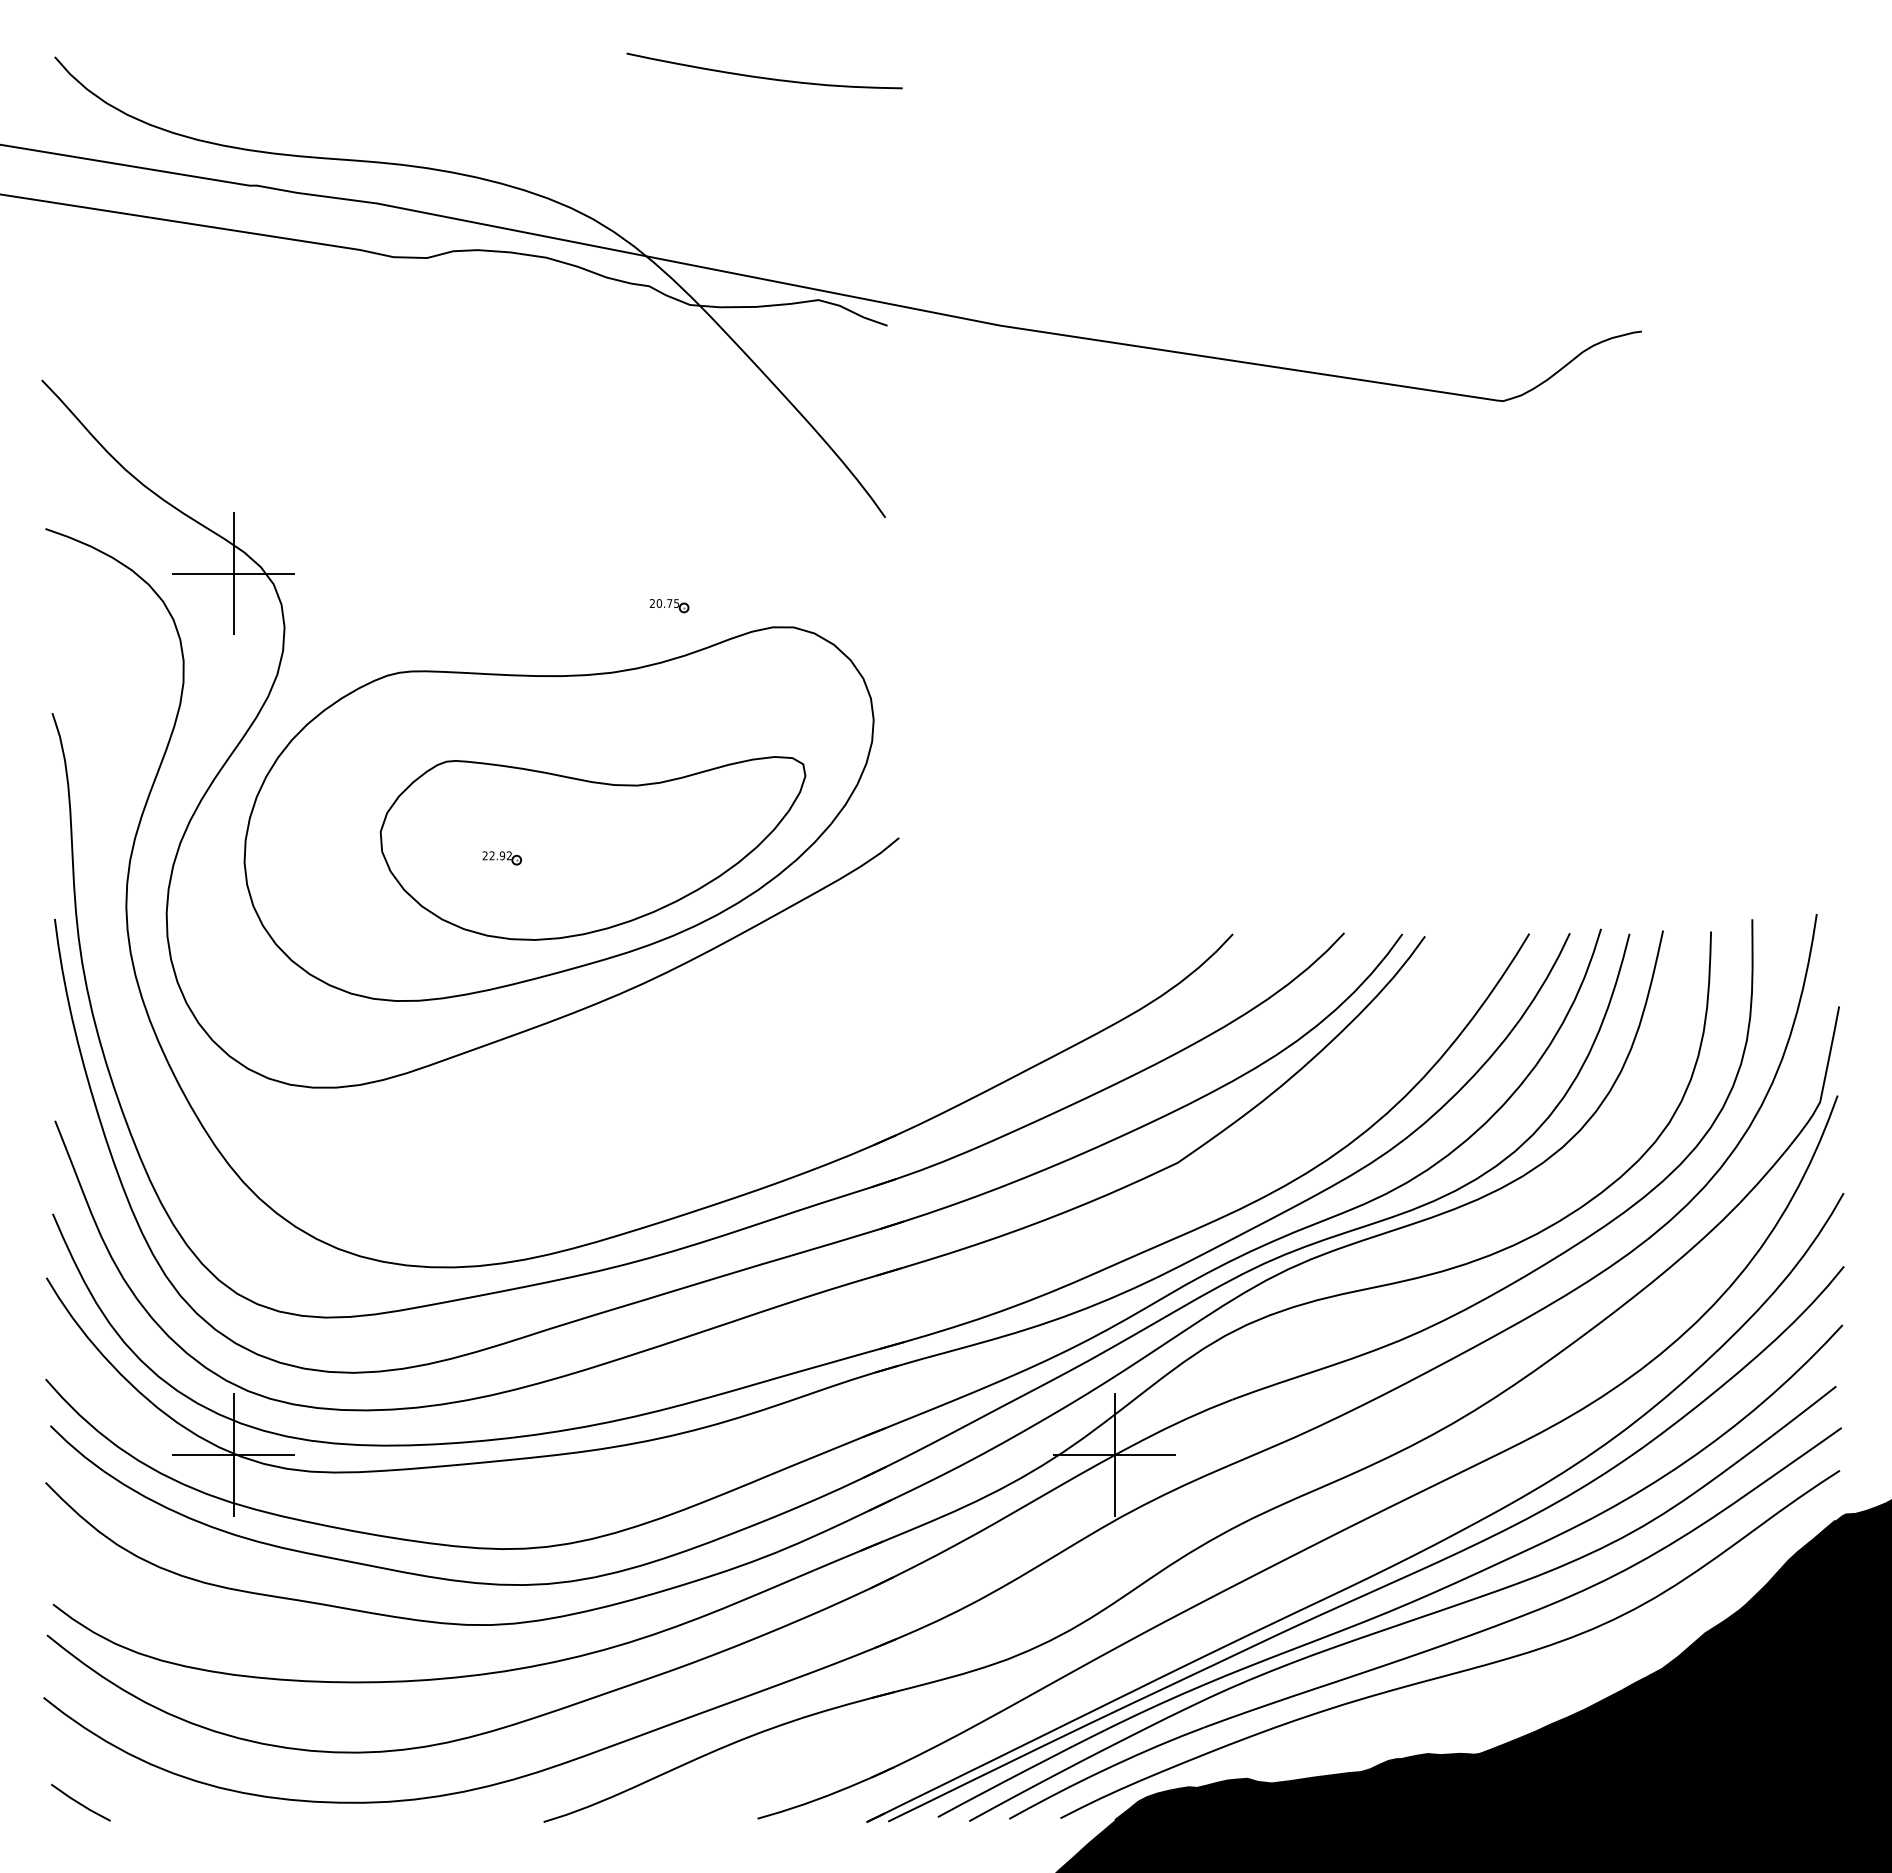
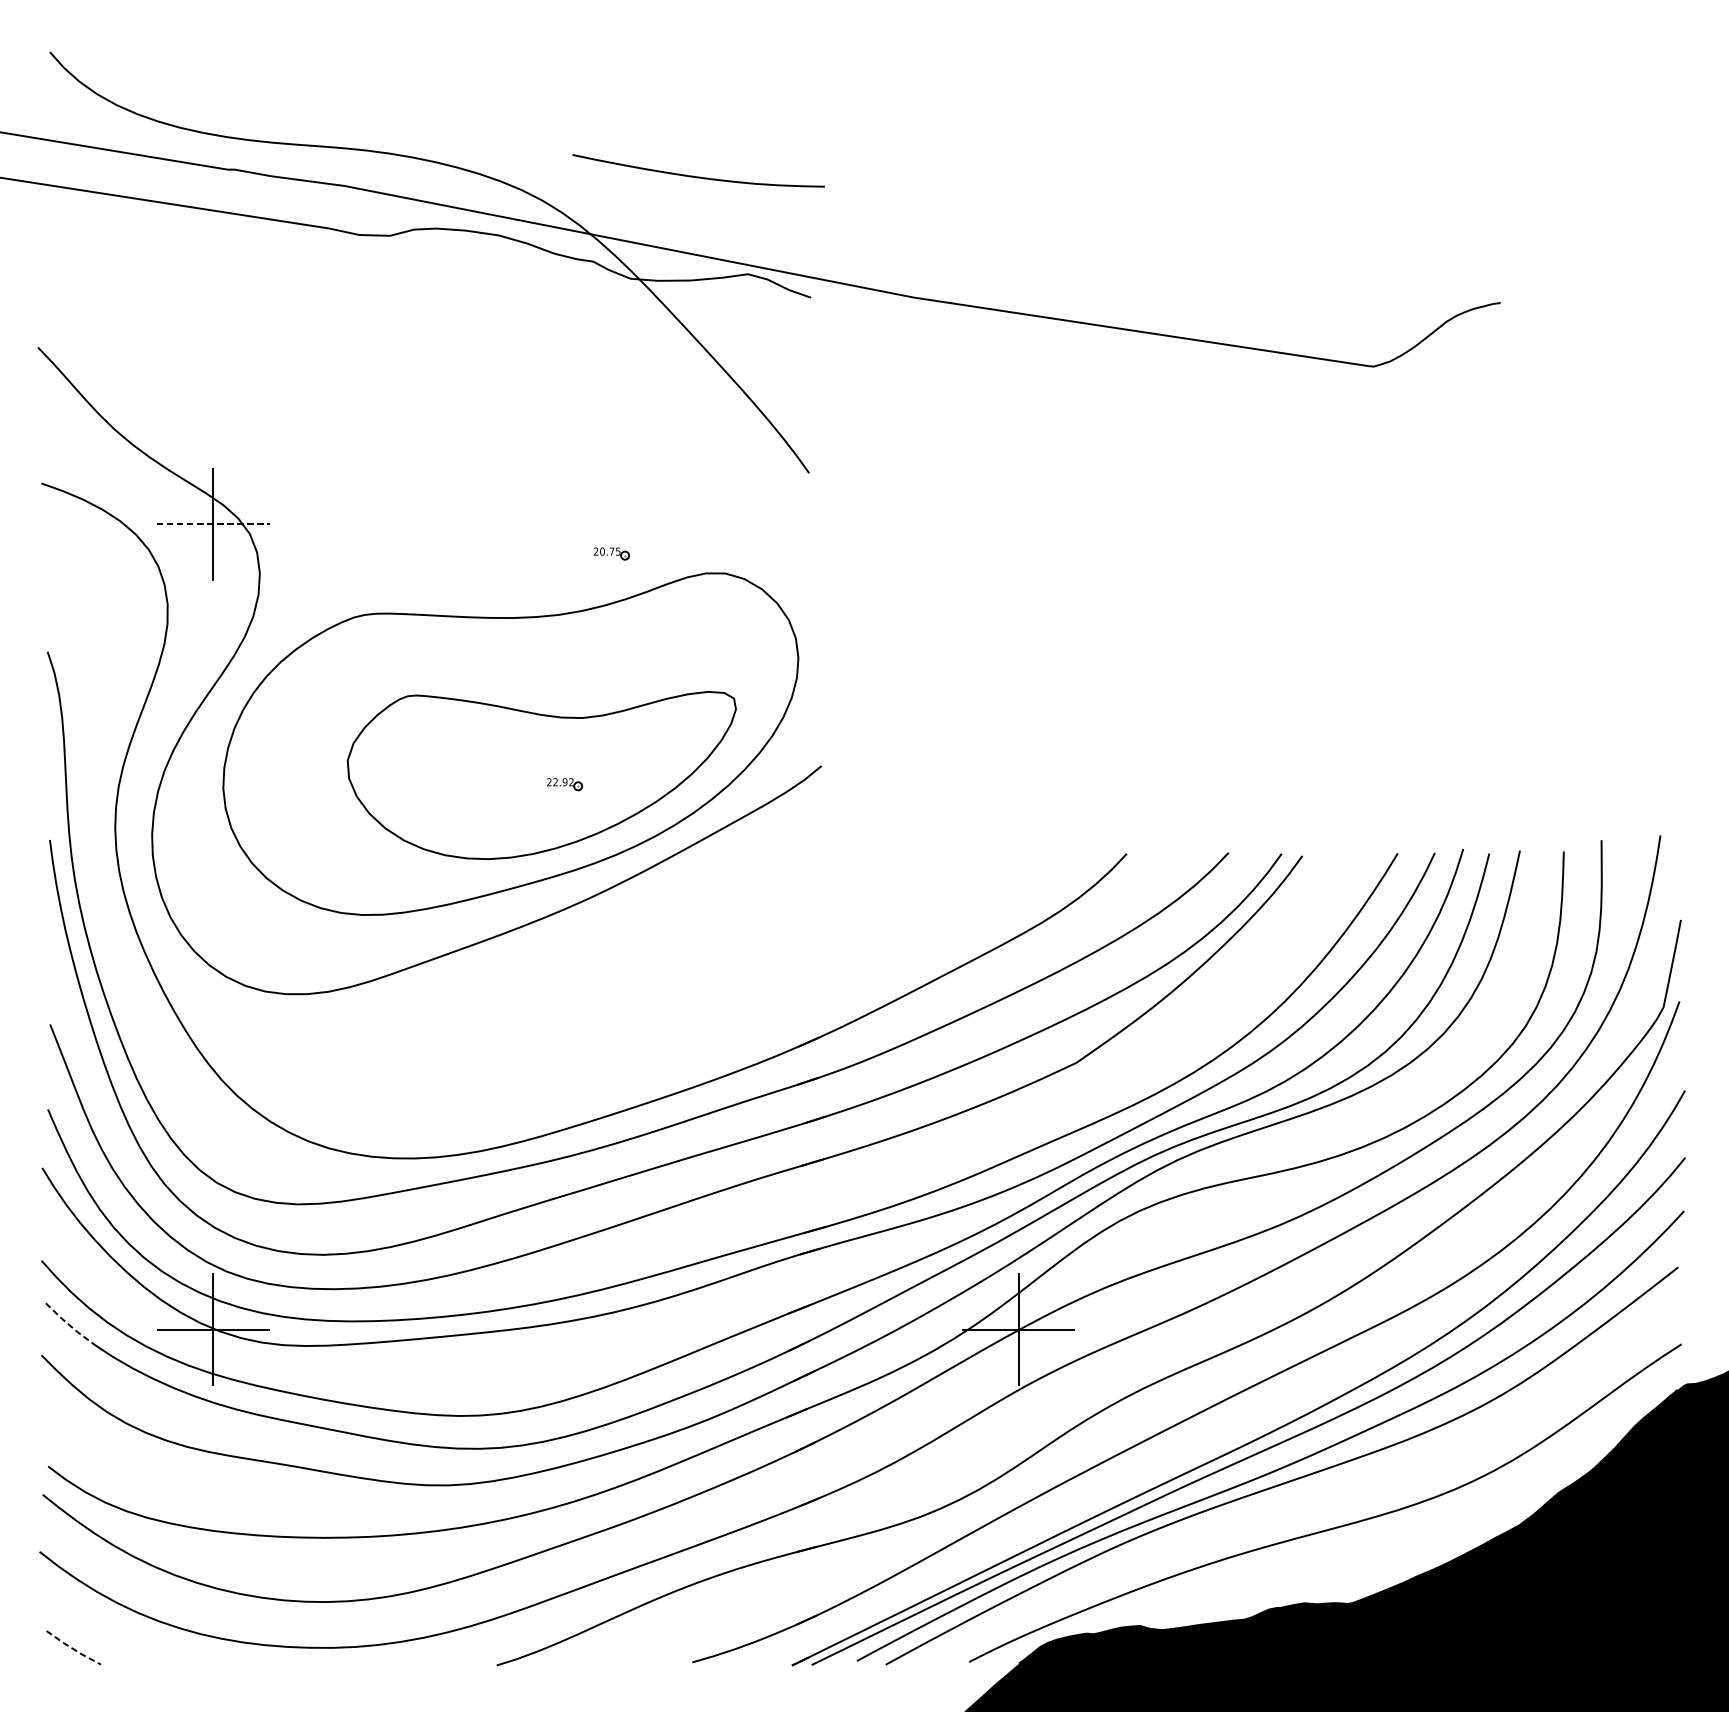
curve: (761, 76) -> (695, 175), moved
line: (233, 573) -> (213, 524), solid -> dashed
part: (501, 858) -> (564, 784), moved
line: (76, 1449) -> (69, 1324), solid -> dashed
part: (1435, 1646) -> (1311, 1505), removed
line: (80, 1803) -> (73, 1648), solid -> dashed

